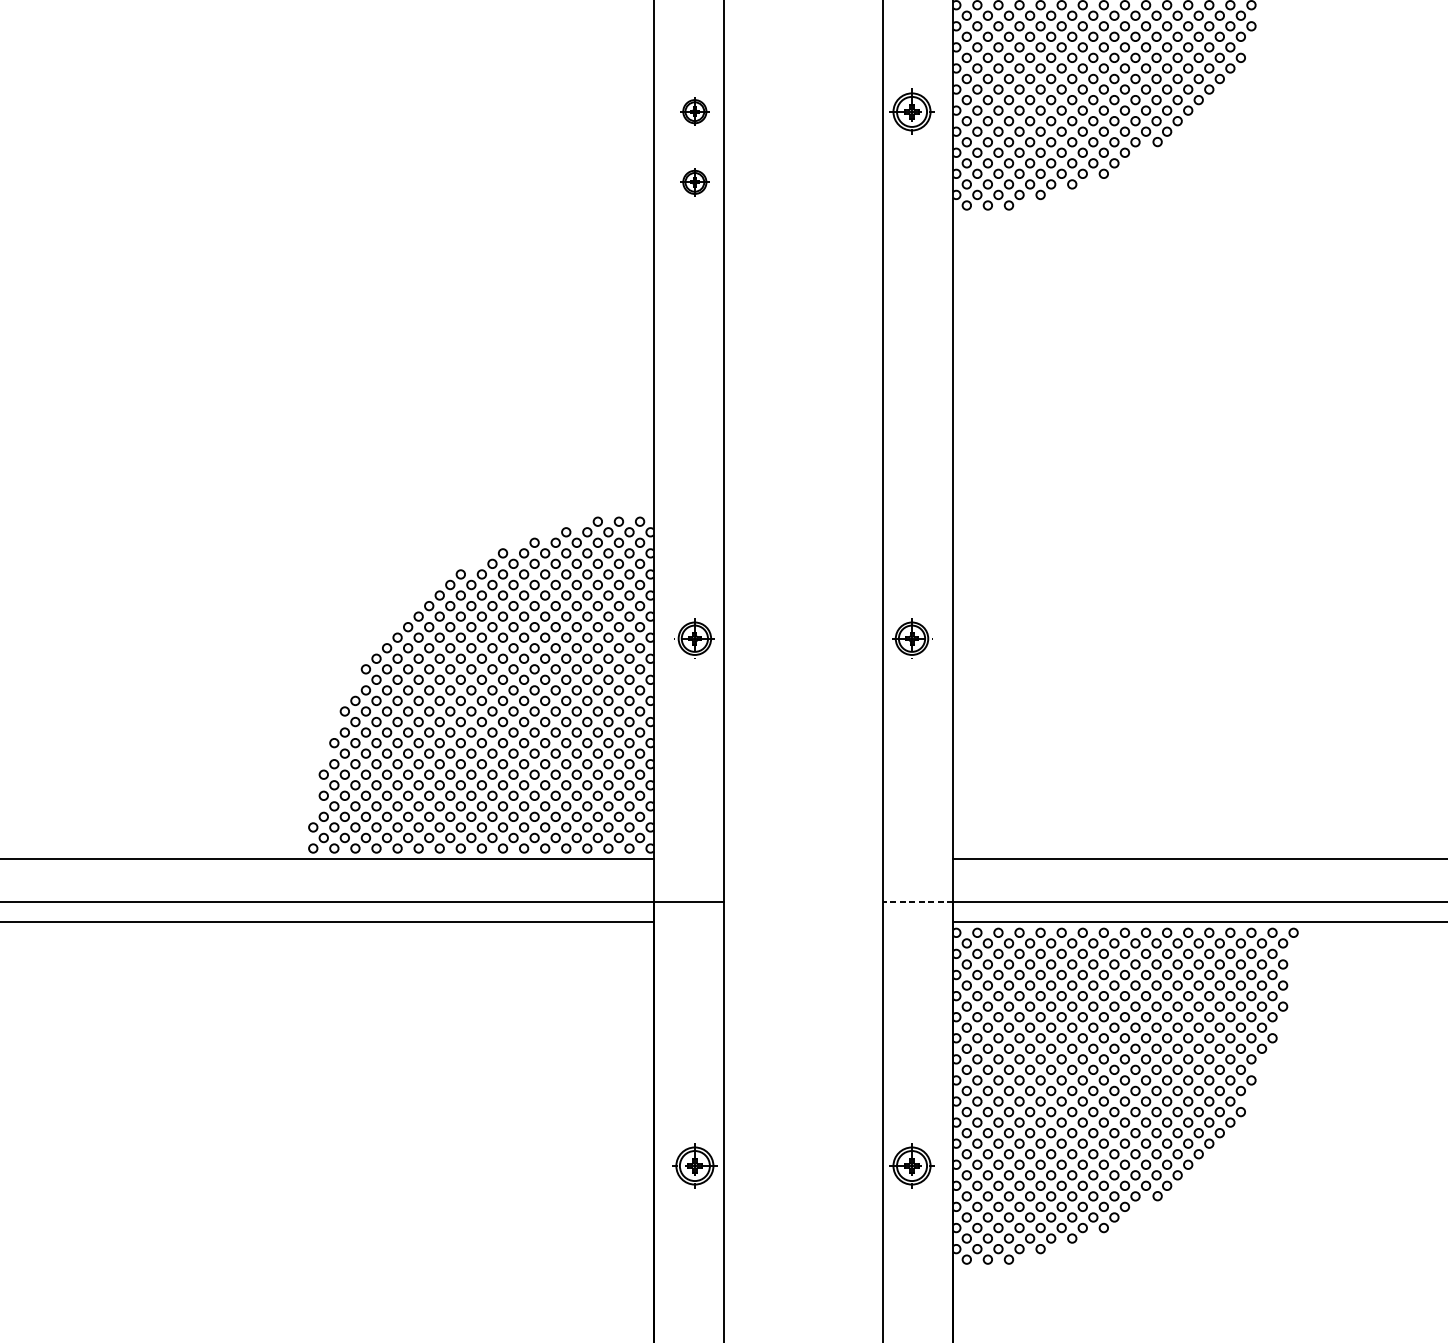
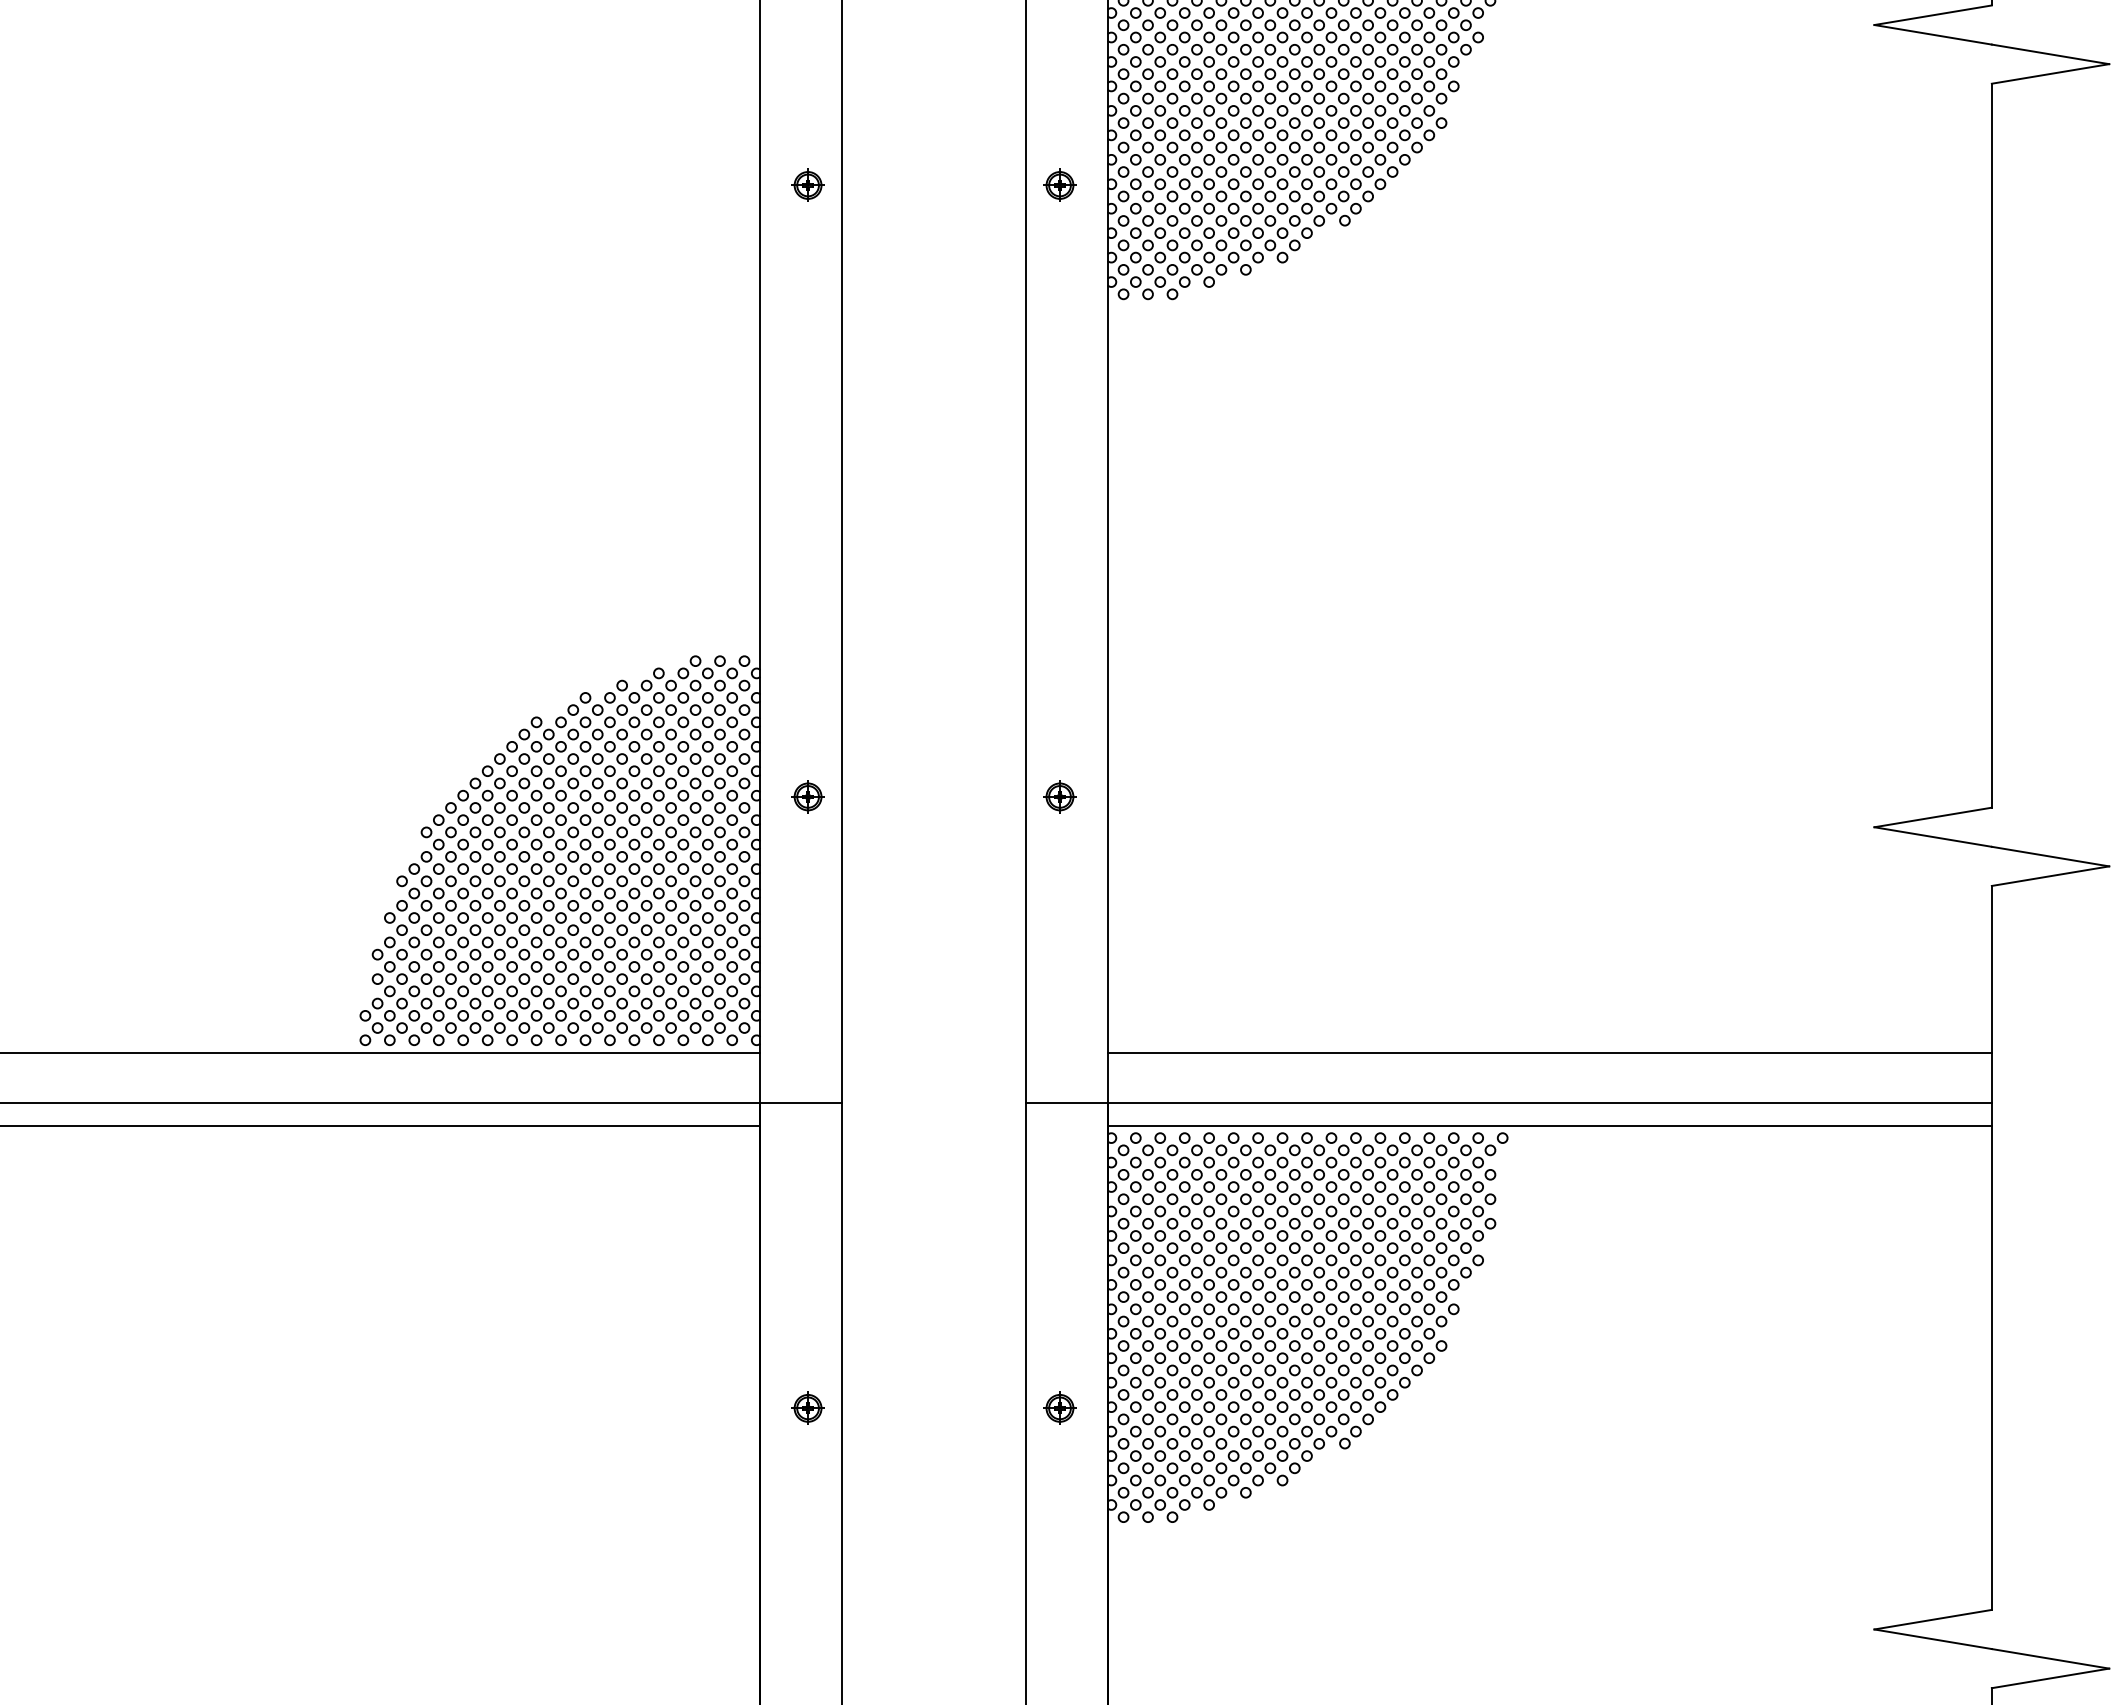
part: (911, 110) -> (1059, 184), size x0.62
part: (694, 181) -> (807, 266), removed
part: (694, 638) -> (807, 796), size x0.71
part: (911, 638) -> (1059, 796), size x0.71
line: (917, 902) -> (1066, 1102), dashed -> solid
part: (694, 1165) -> (807, 1407), size x0.62
part: (911, 1165) -> (1059, 1407), size x0.62

